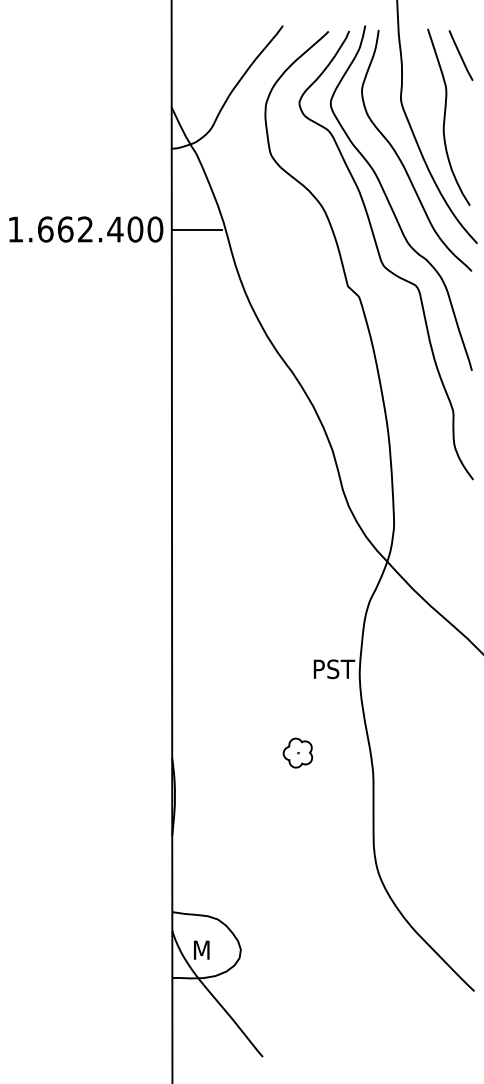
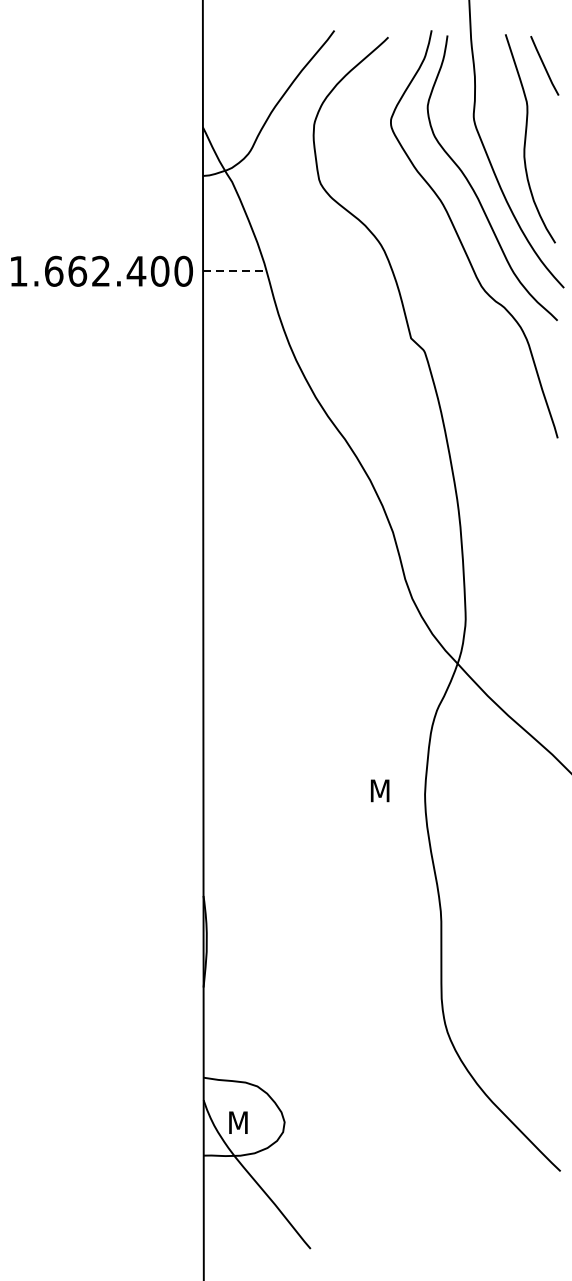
line: (197, 229) -> (233, 271), solid -> dashed
curve: (380, 255) -> (449, 302), removed
text: (335, 669) -> (396, 791), PST -> M
part: (297, 752) -> (351, 889), removed

